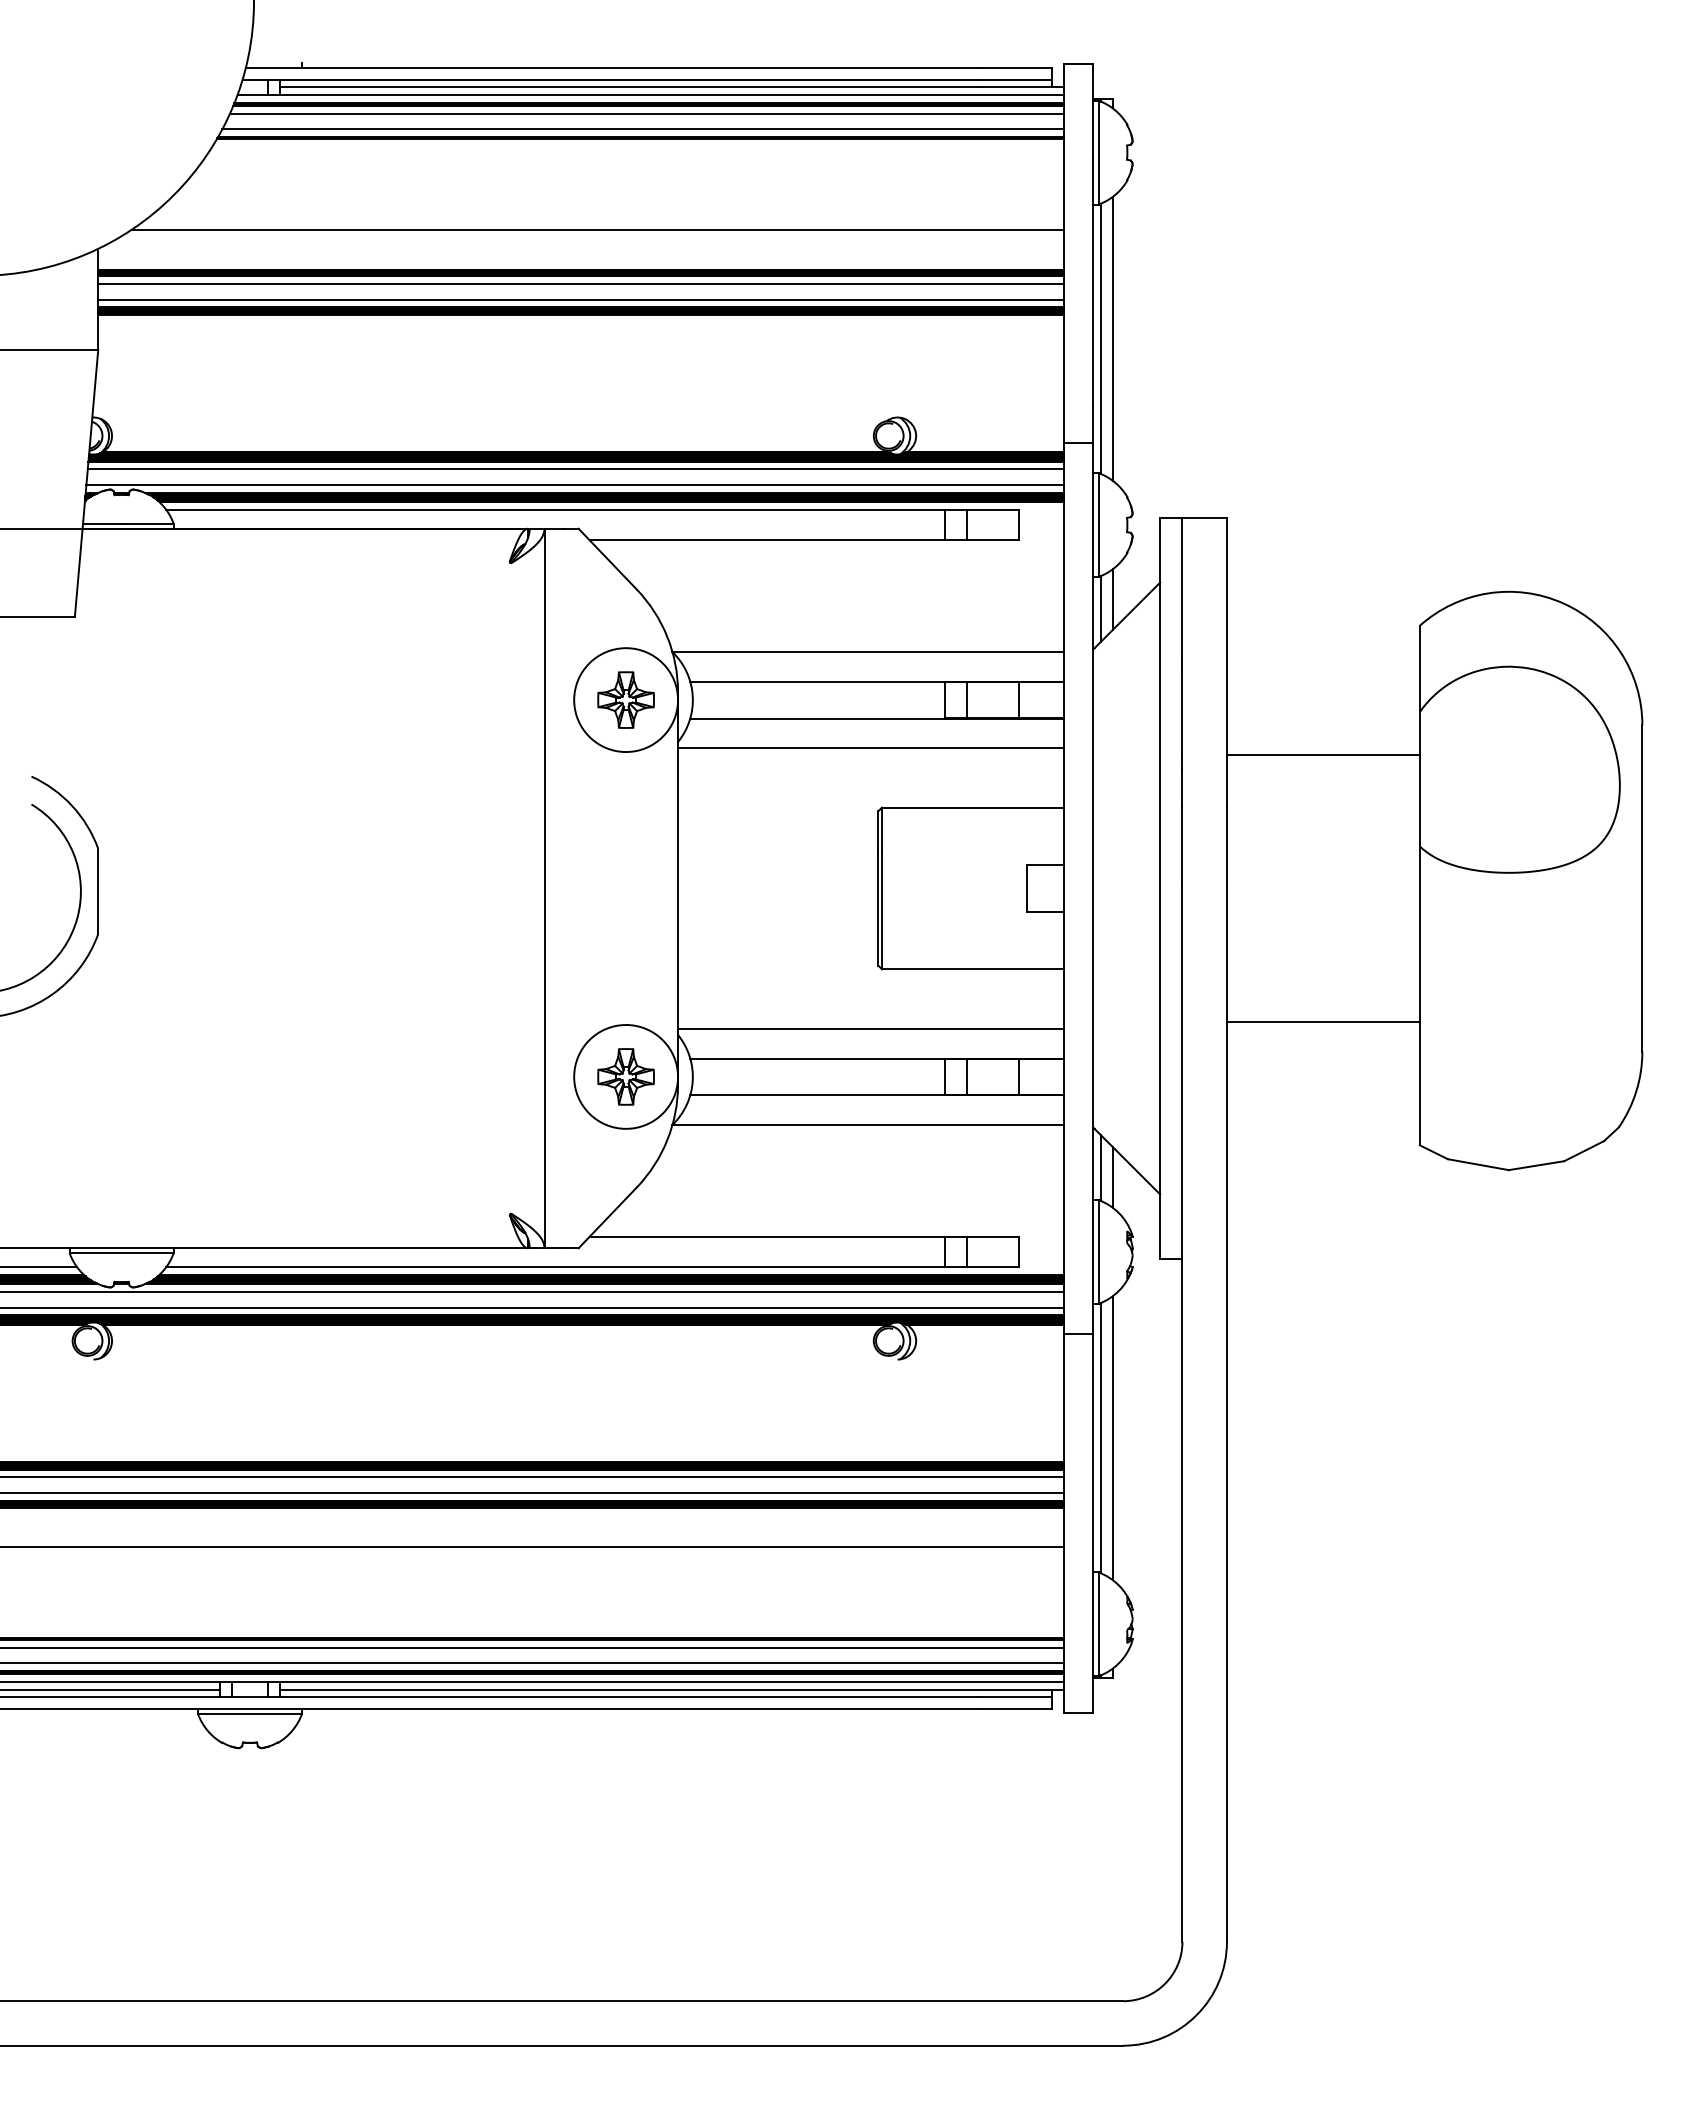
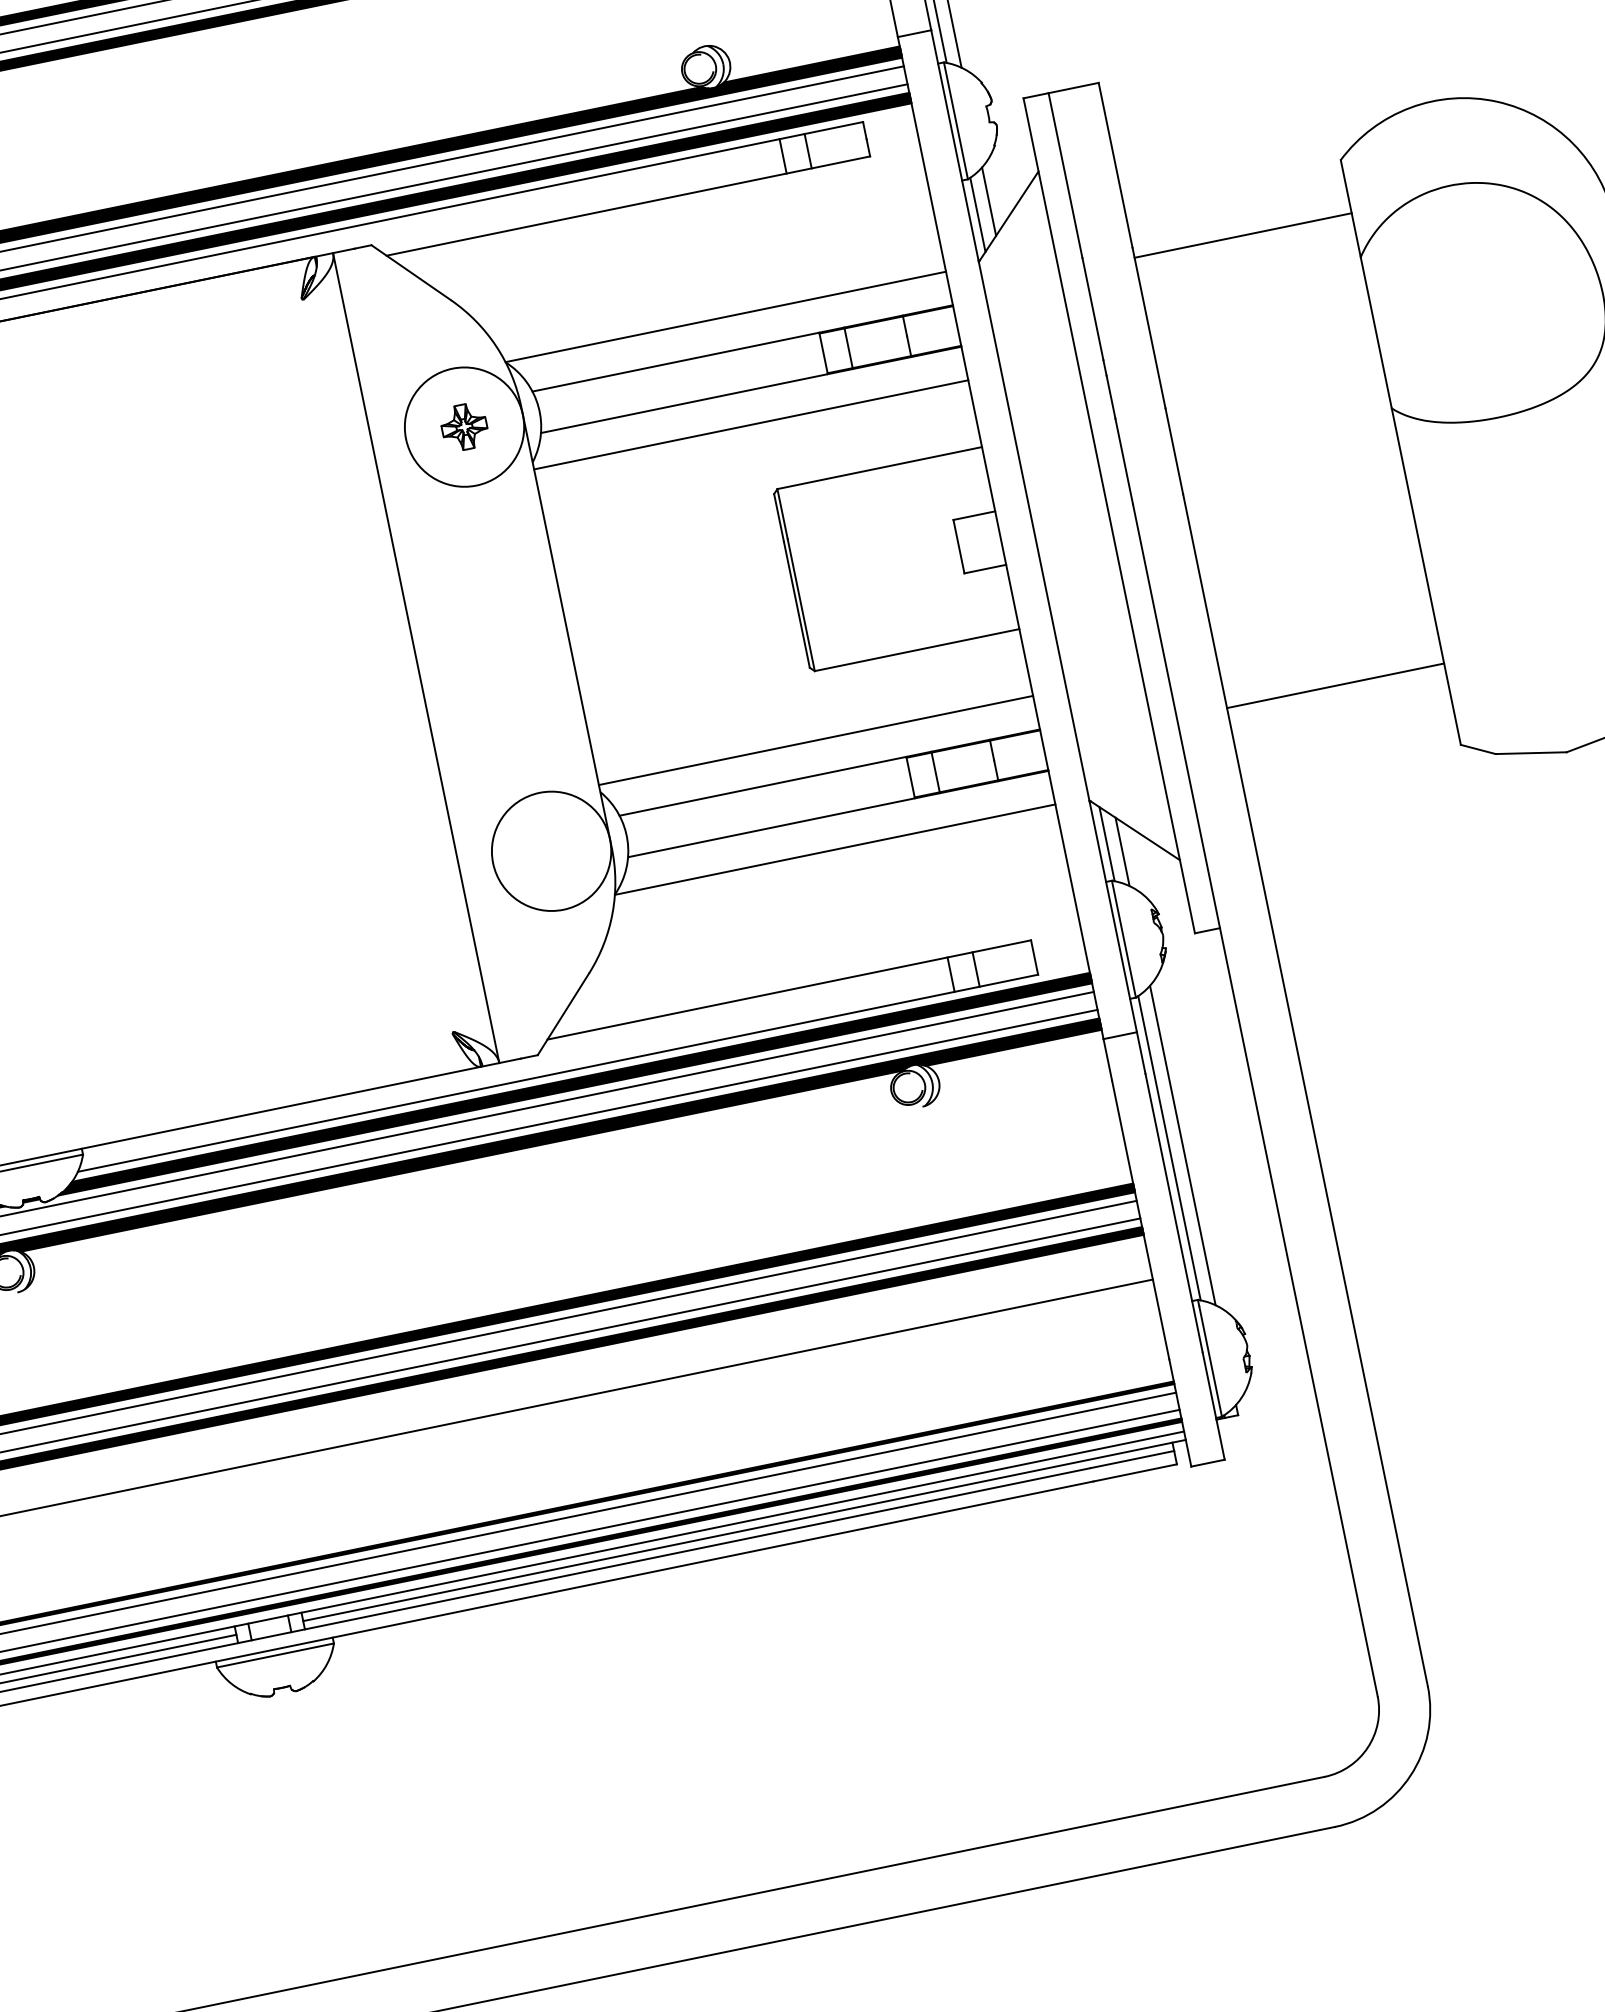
part: (625, 699) -> (463, 426), size x0.7
line: (1322, 754) -> (1242, 235), moved
line: (1322, 1022) -> (1334, 686), moved
part: (625, 1076) -> (550, 850), removed

